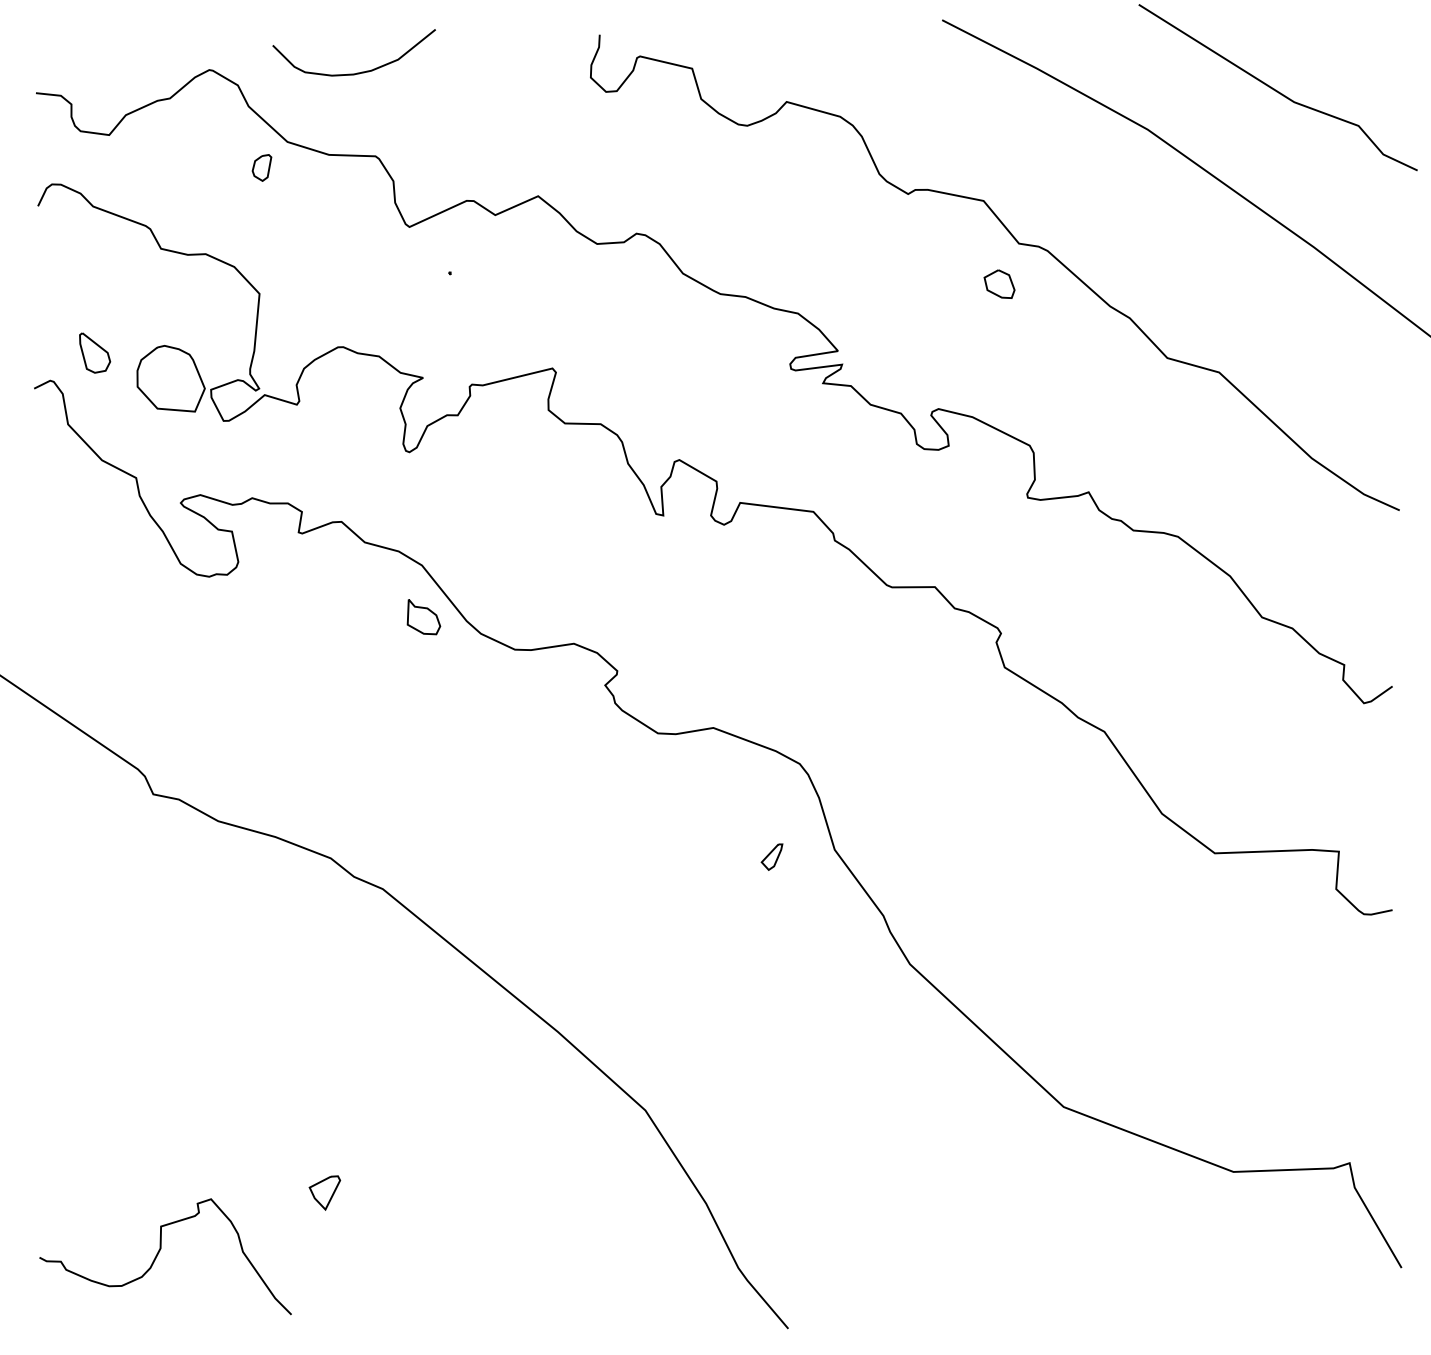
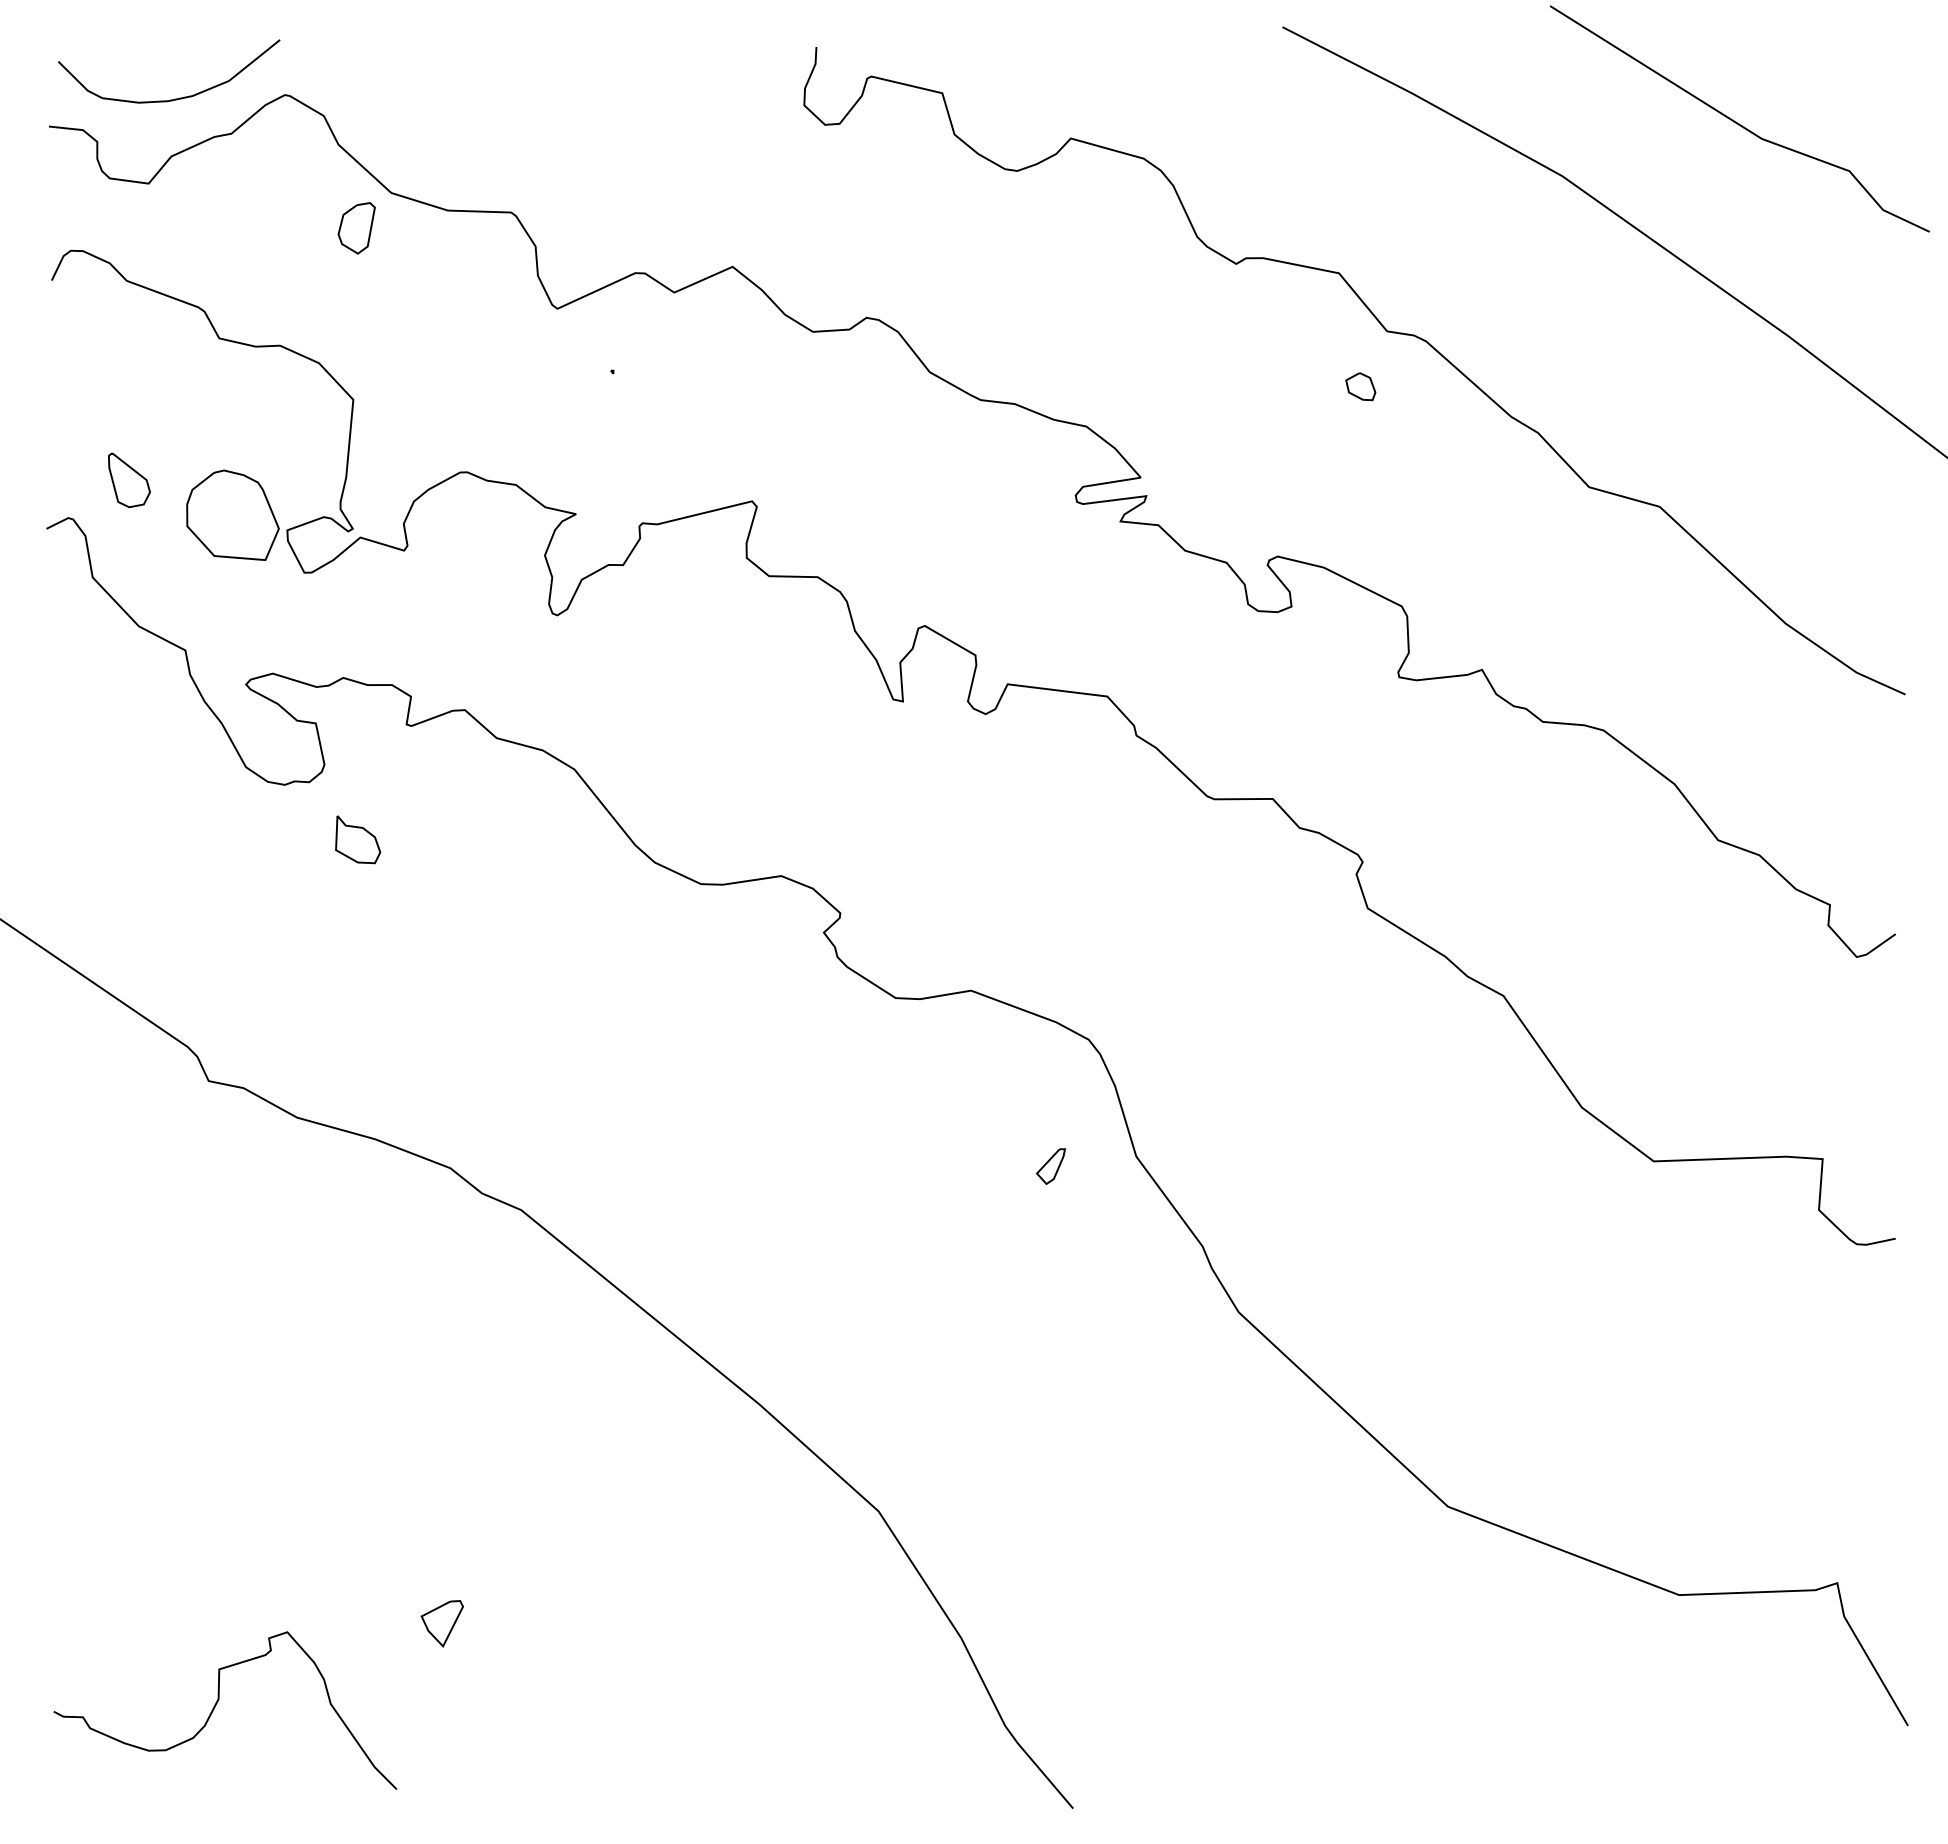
curve: (358, 72) -> (174, 98), moved
part: (261, 168) -> (356, 228), size x1.43
part: (999, 284) -> (1360, 386), size x0.71
part: (424, 616) -> (358, 839), moved

